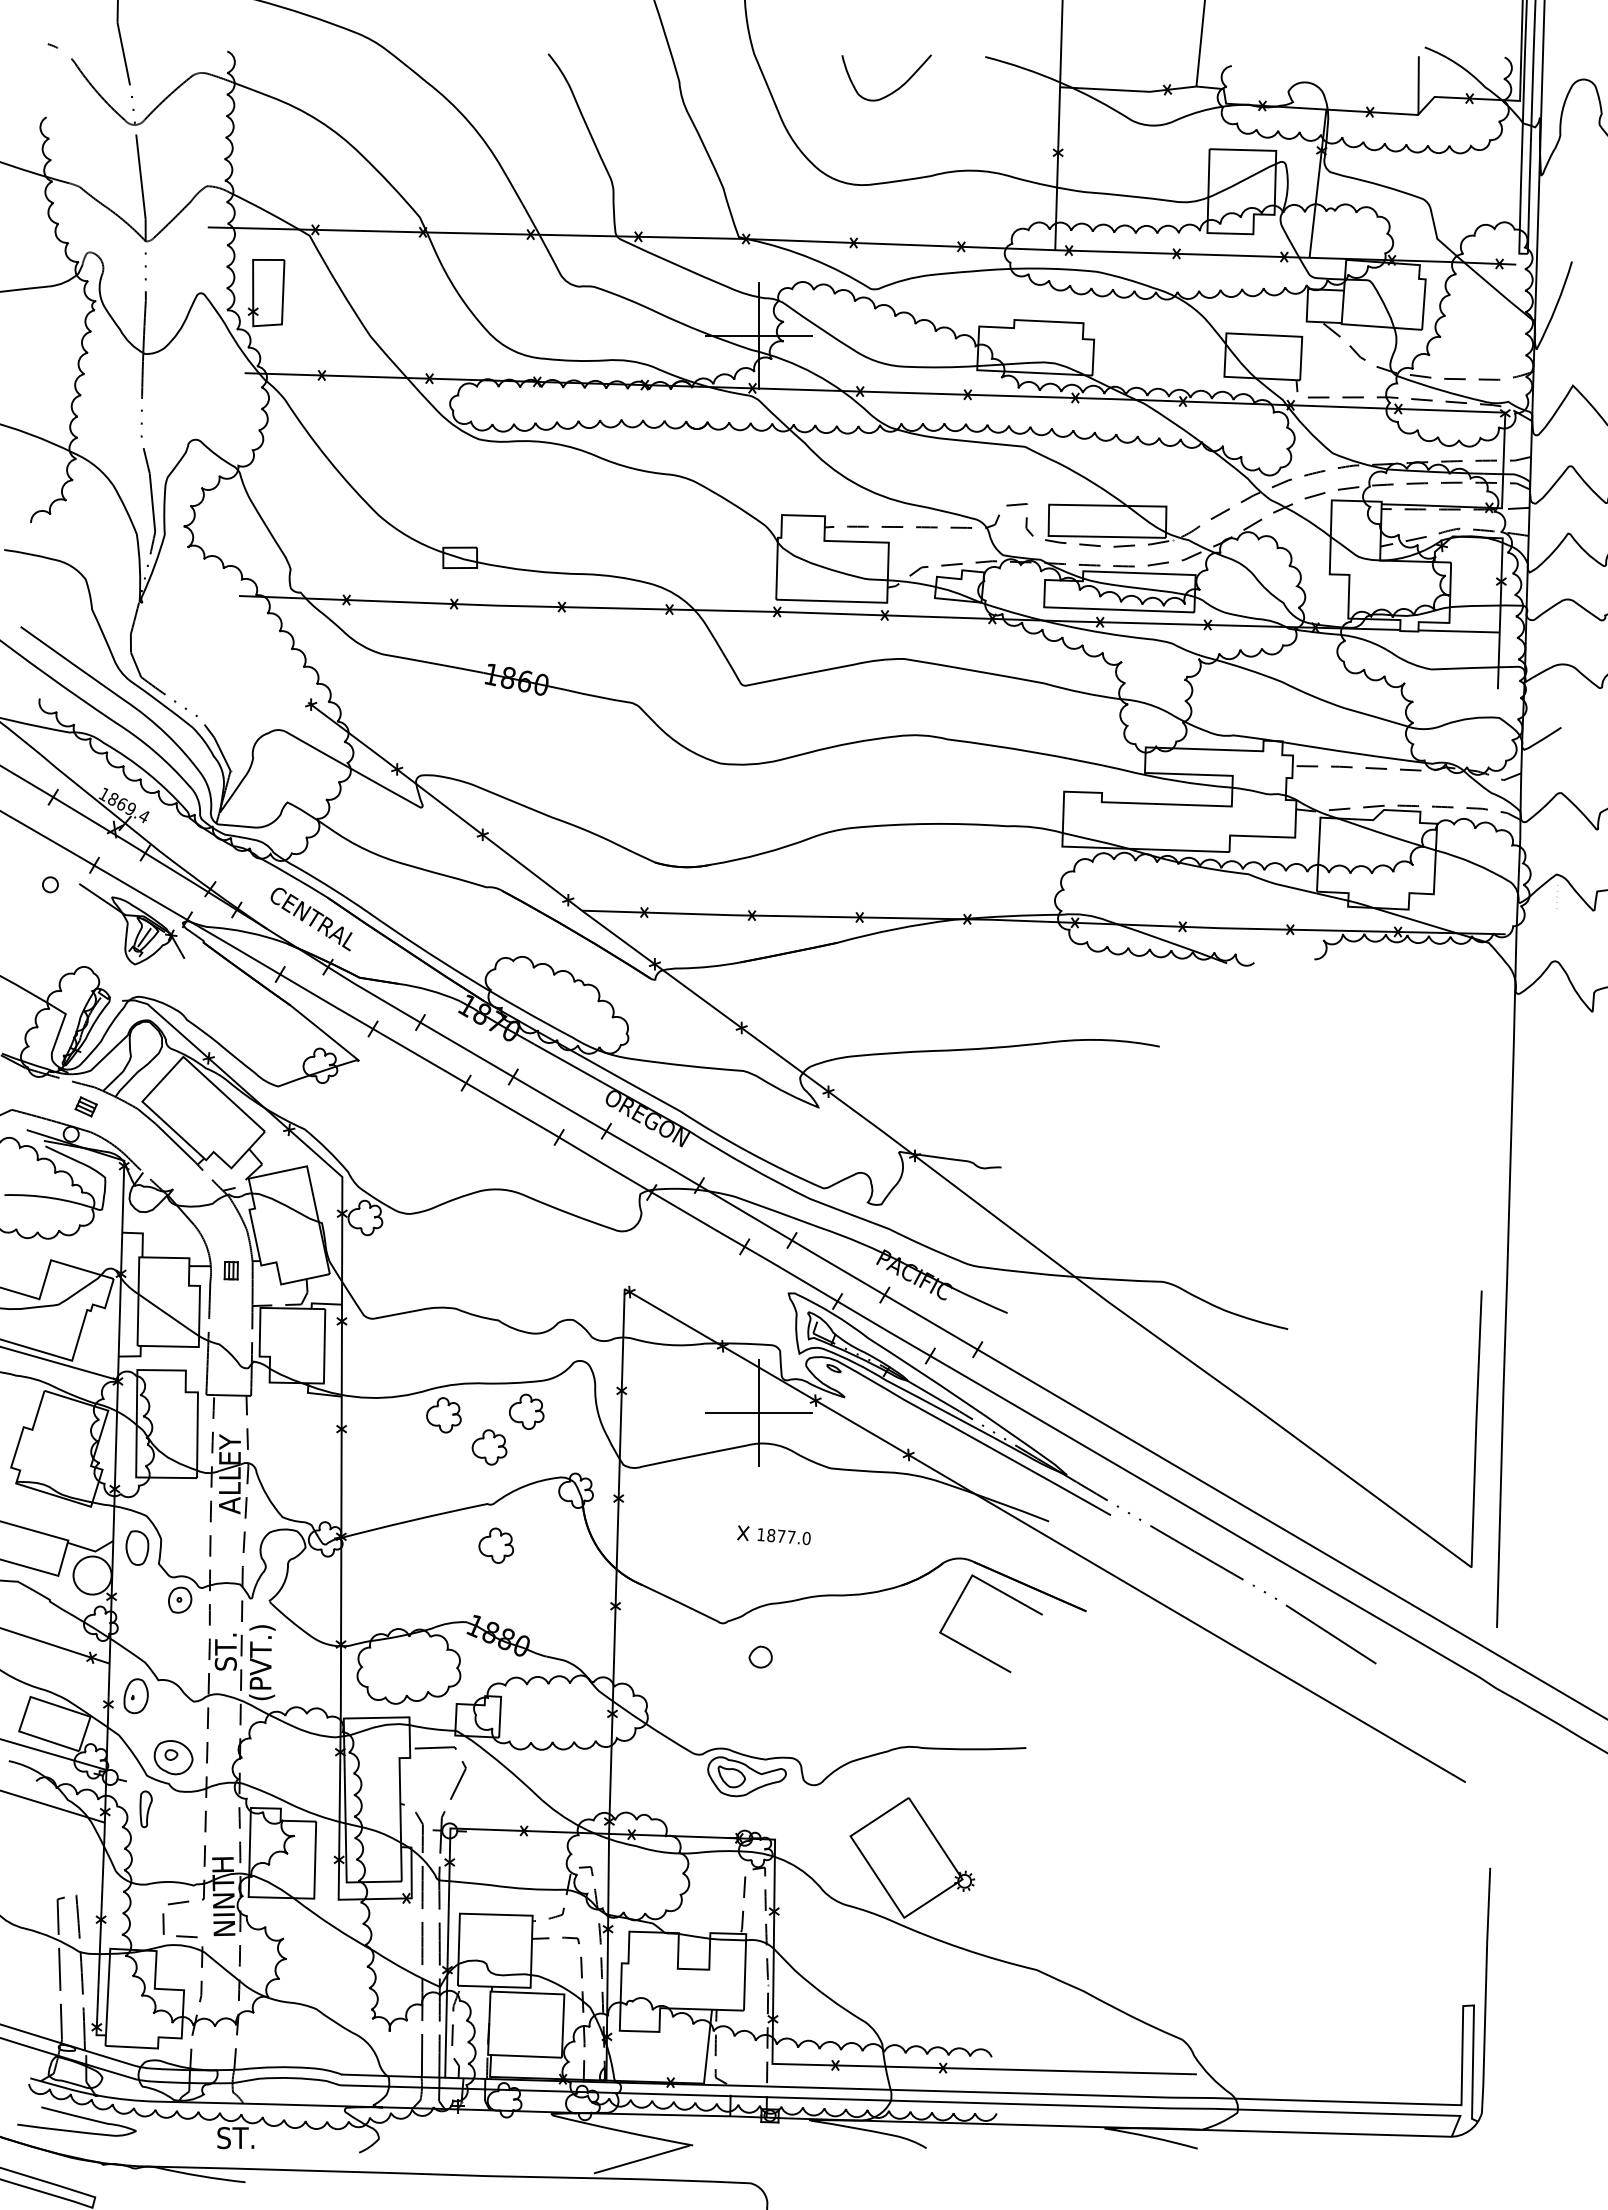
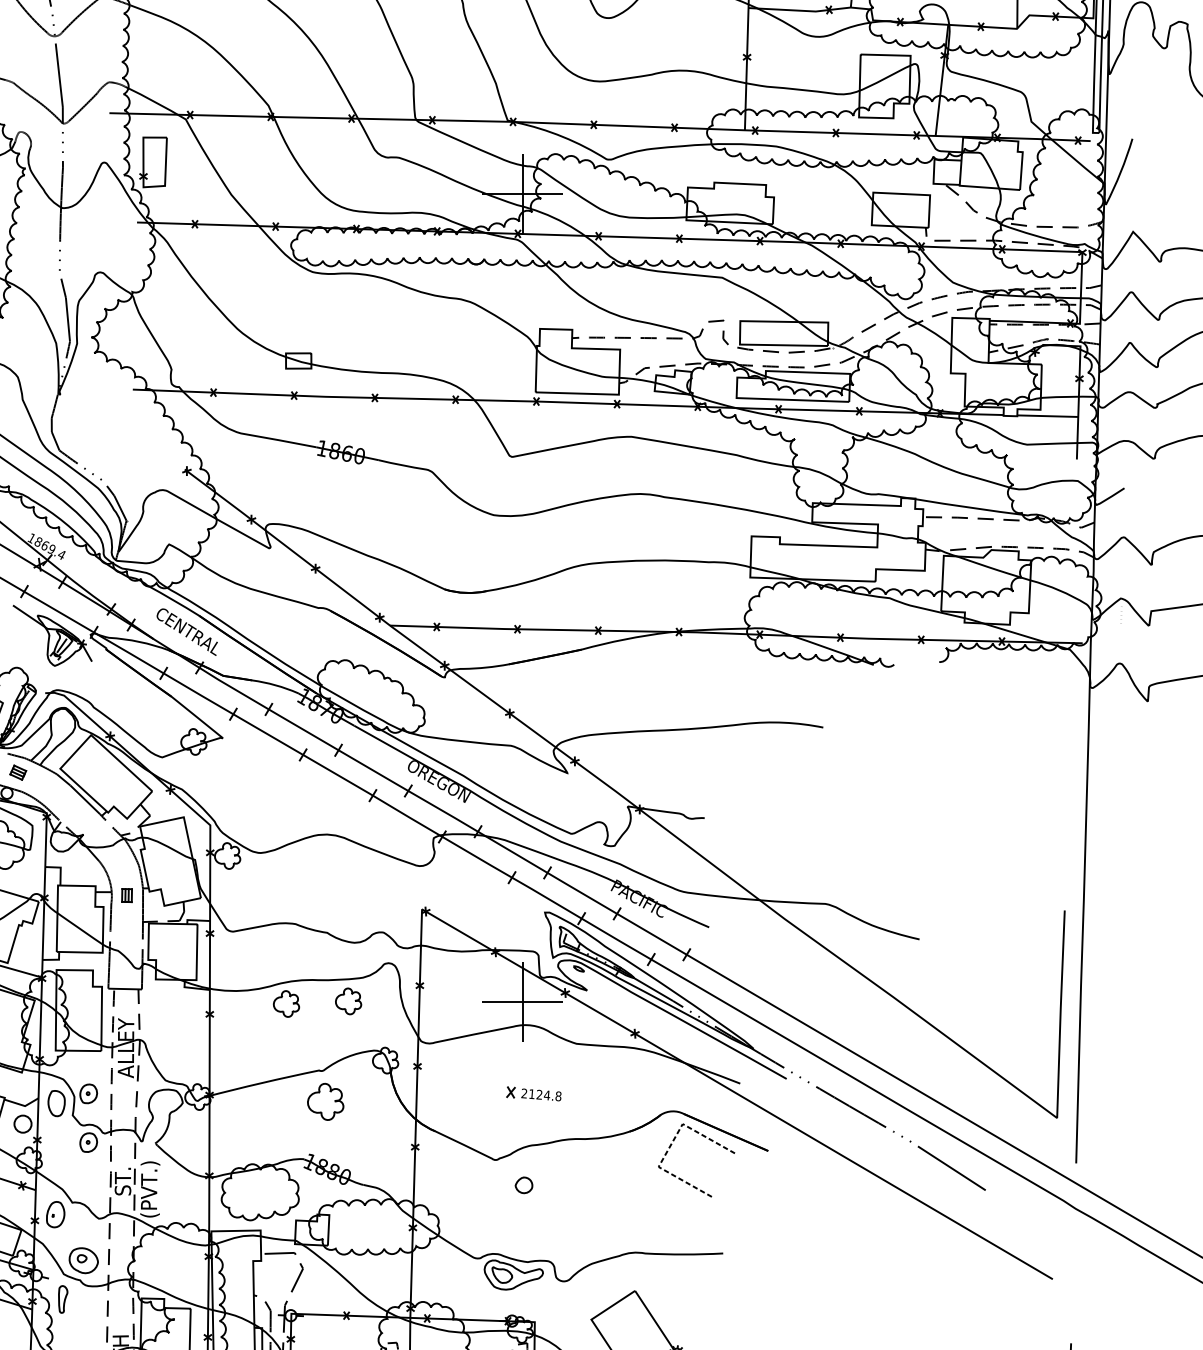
part: (489, 1447) -> (320, 1028), removed
part: (180, 1534) -> (88, 1093), added
text: (783, 1536) -> (541, 1094), 1877.0 -> 2124.8
part: (496, 1545) -> (325, 1101), size x1.4
circle: (92, 1575) -> (22, 1124), size x0.6
line: (956, 1604) -> (670, 1145), solid -> dashed

